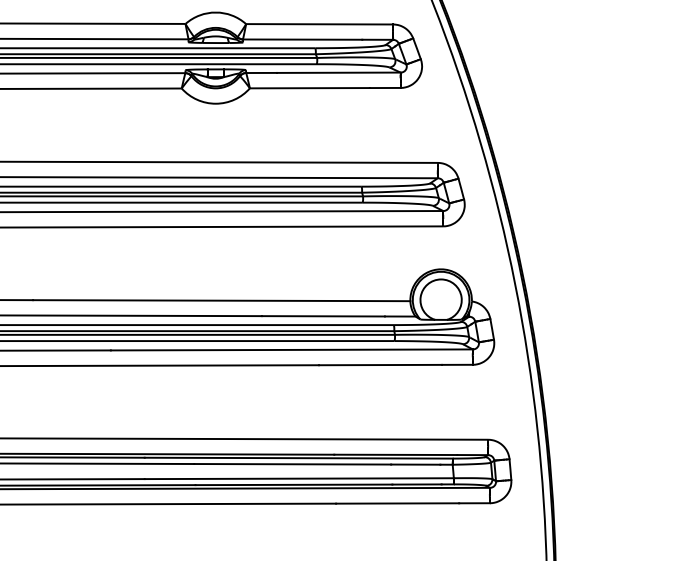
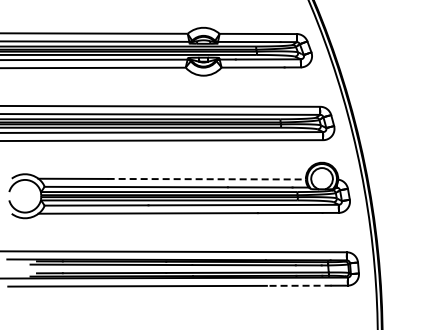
line: (223, 301) -> (207, 179), solid -> dashed
line: (396, 502) -> (298, 285), solid -> dashed

